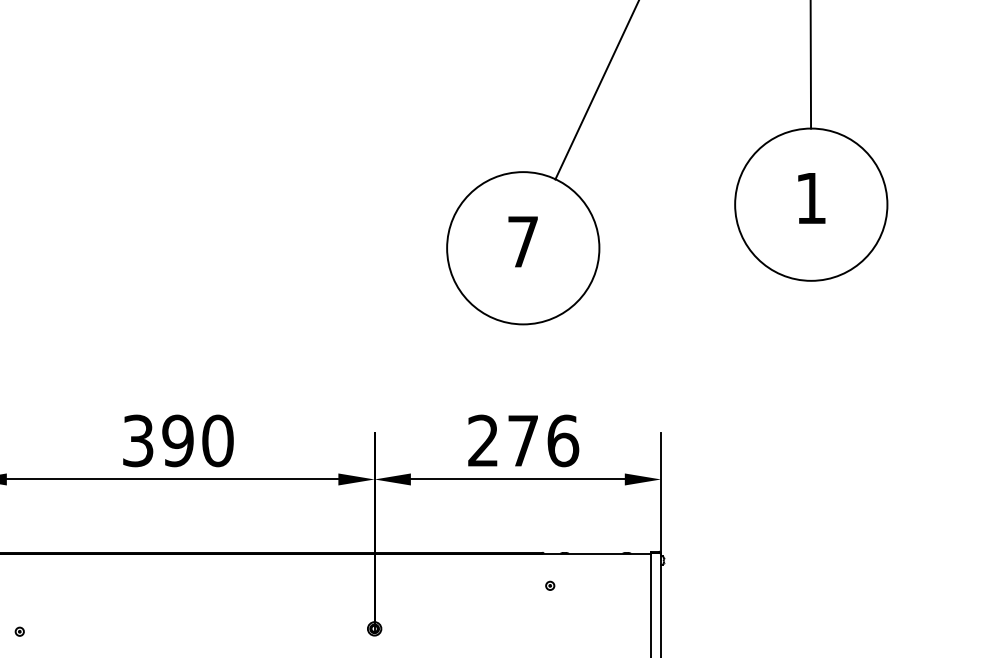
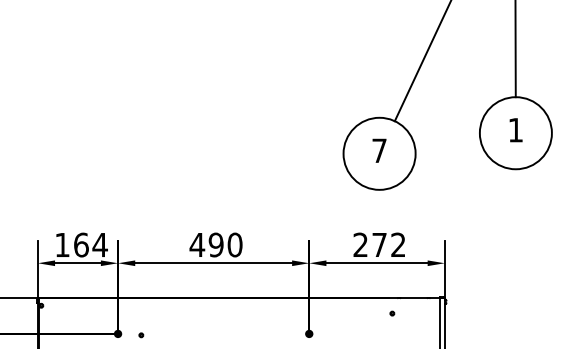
text: (138, 439) -> (197, 244), 390 -> 490
text: (563, 439) -> (398, 244), 276 -> 272

